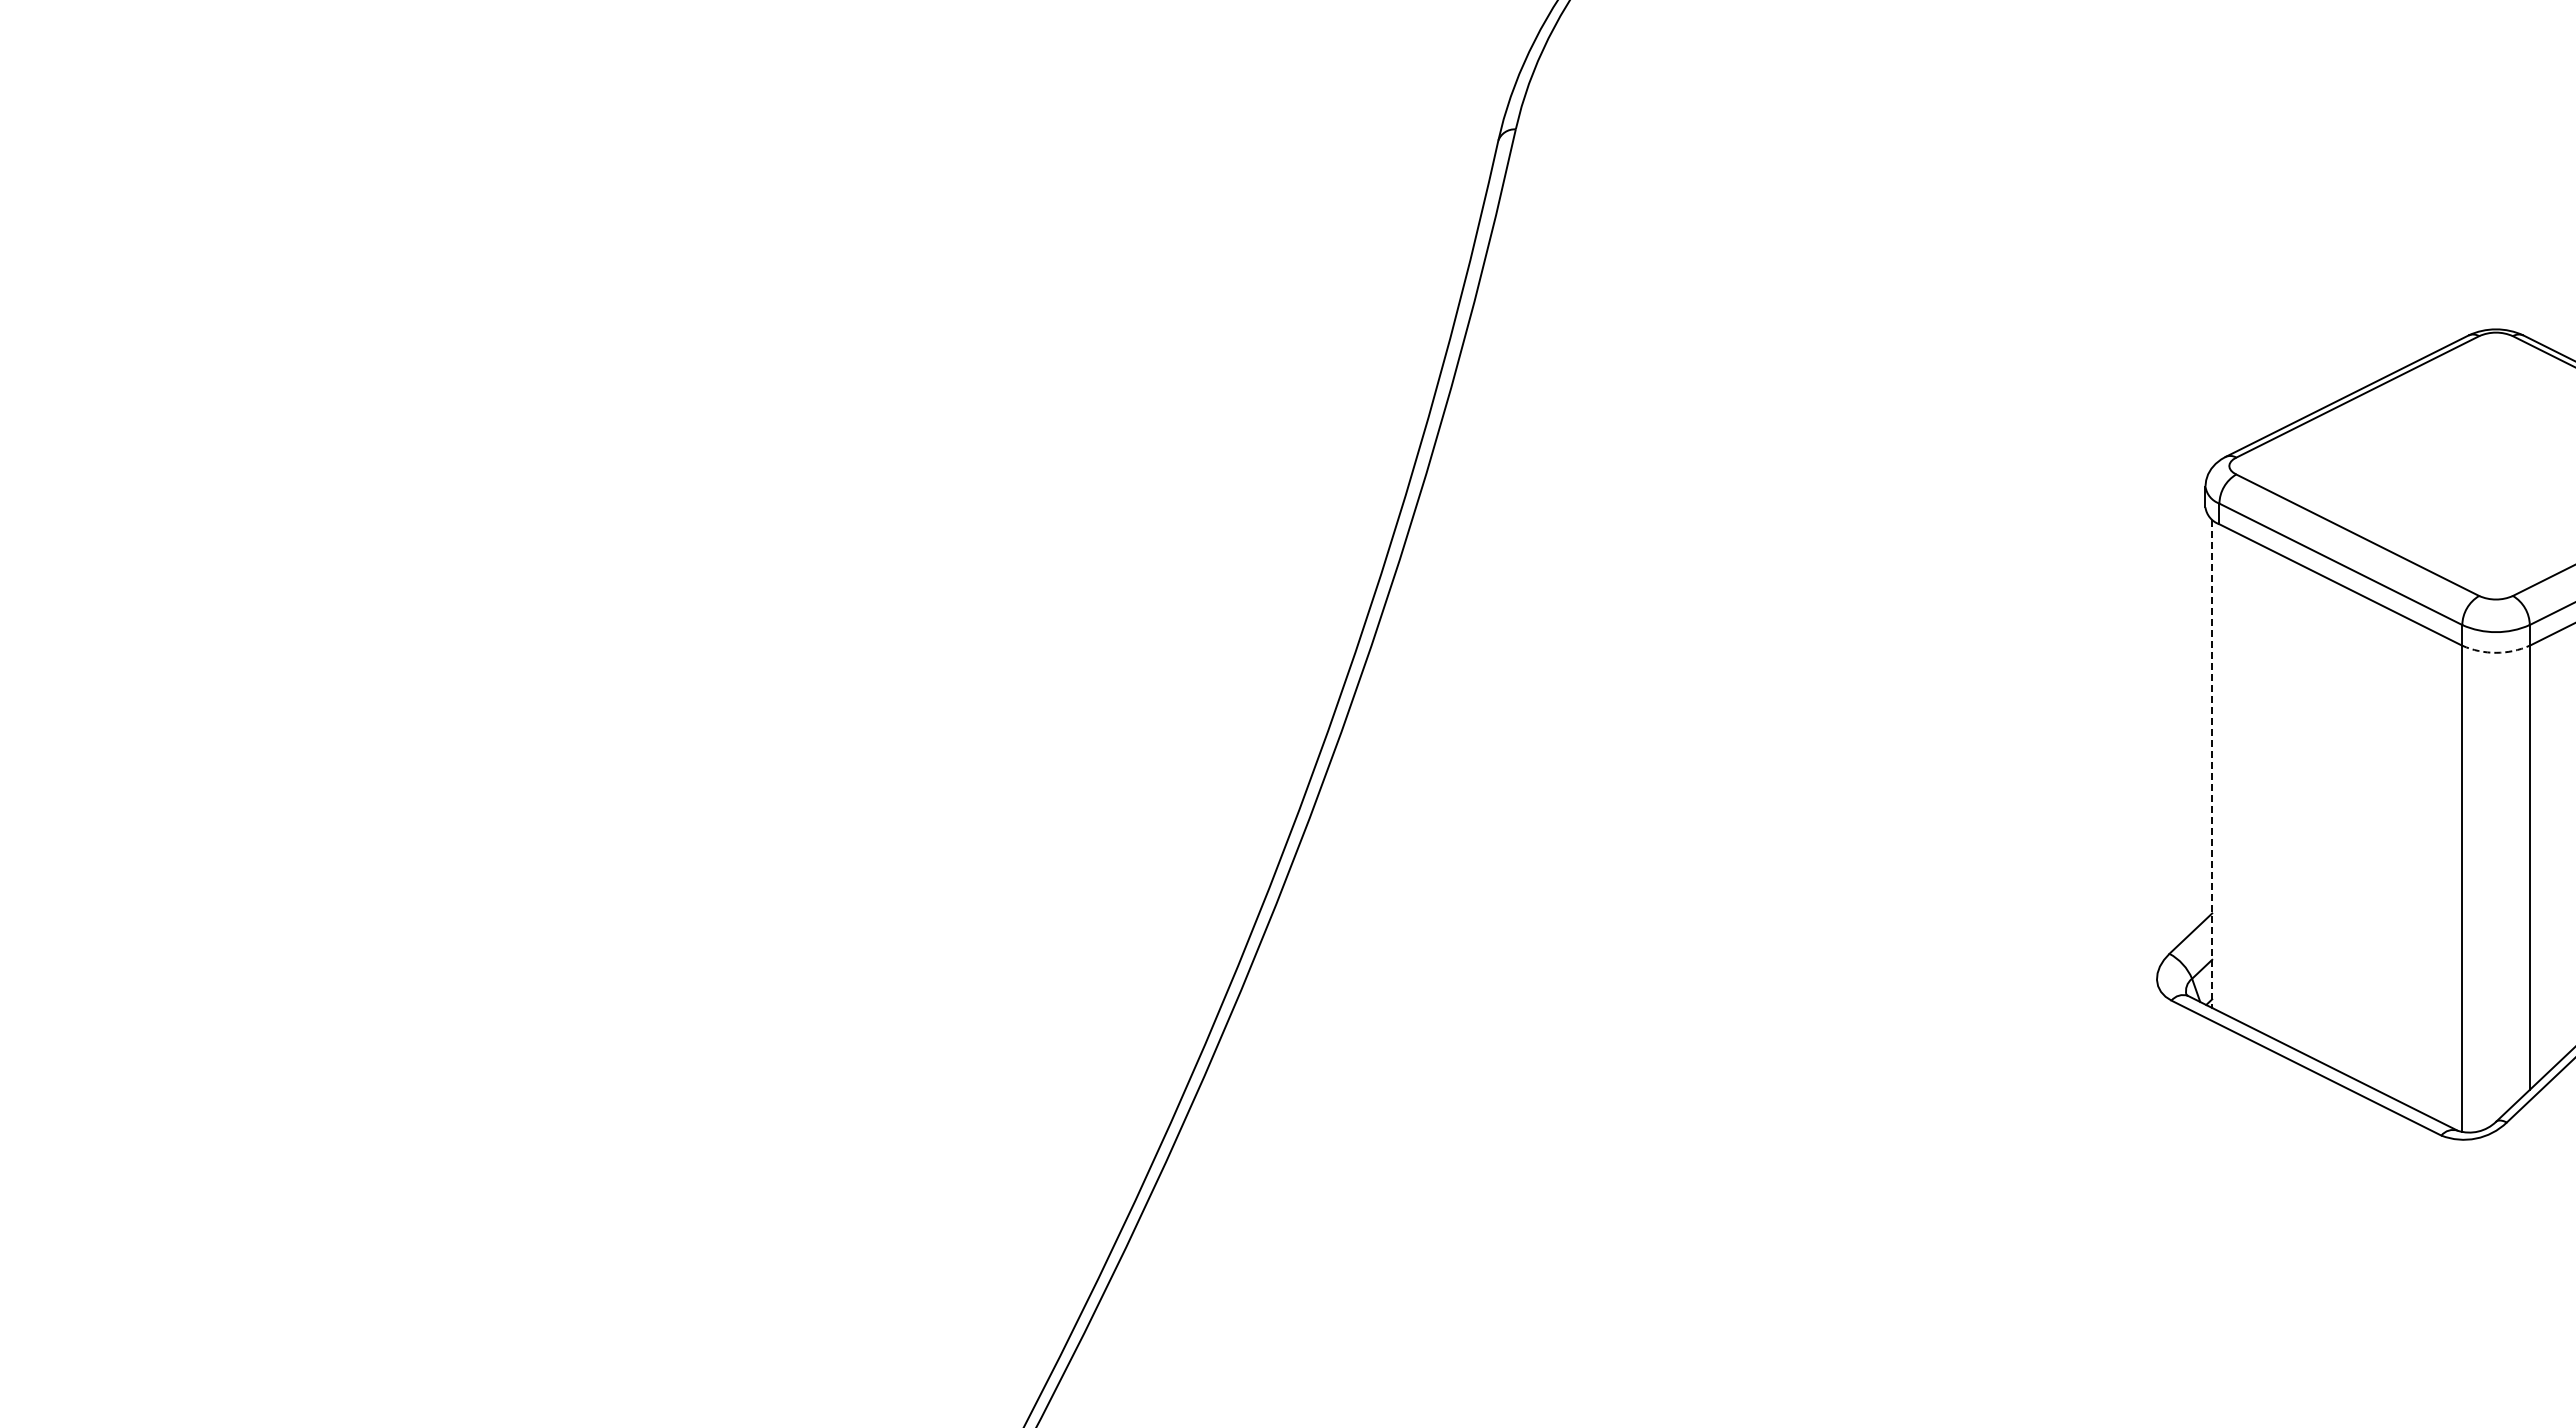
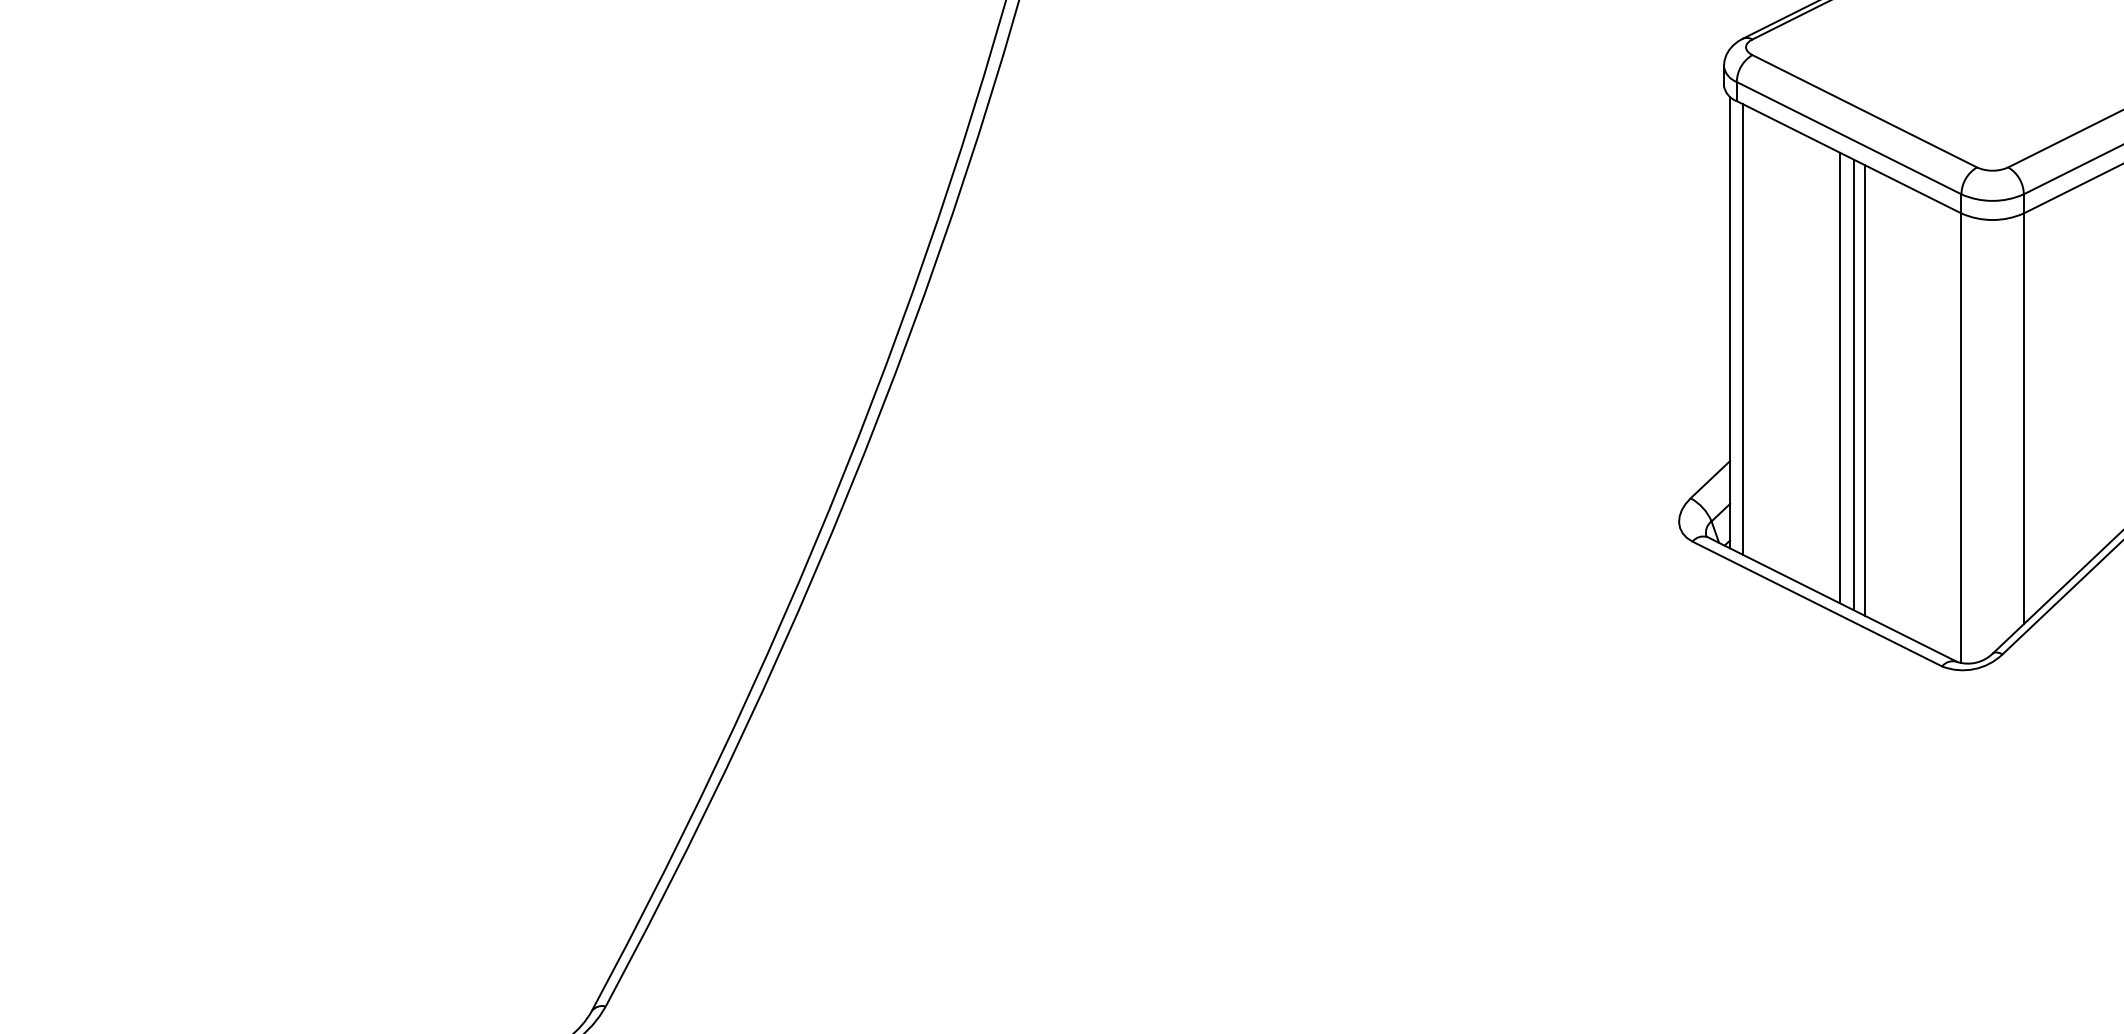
arc: (2496, 652) -> (1993, 219), dashed -> solid
line: (2212, 764) -> (1730, 323), dashed -> solid
line: (2226, 770) -> (1743, 328), added
line: (2330, 823) -> (1839, 377), added
line: (2346, 831) -> (1854, 385), added
line: (2357, 836) -> (1864, 389), added

